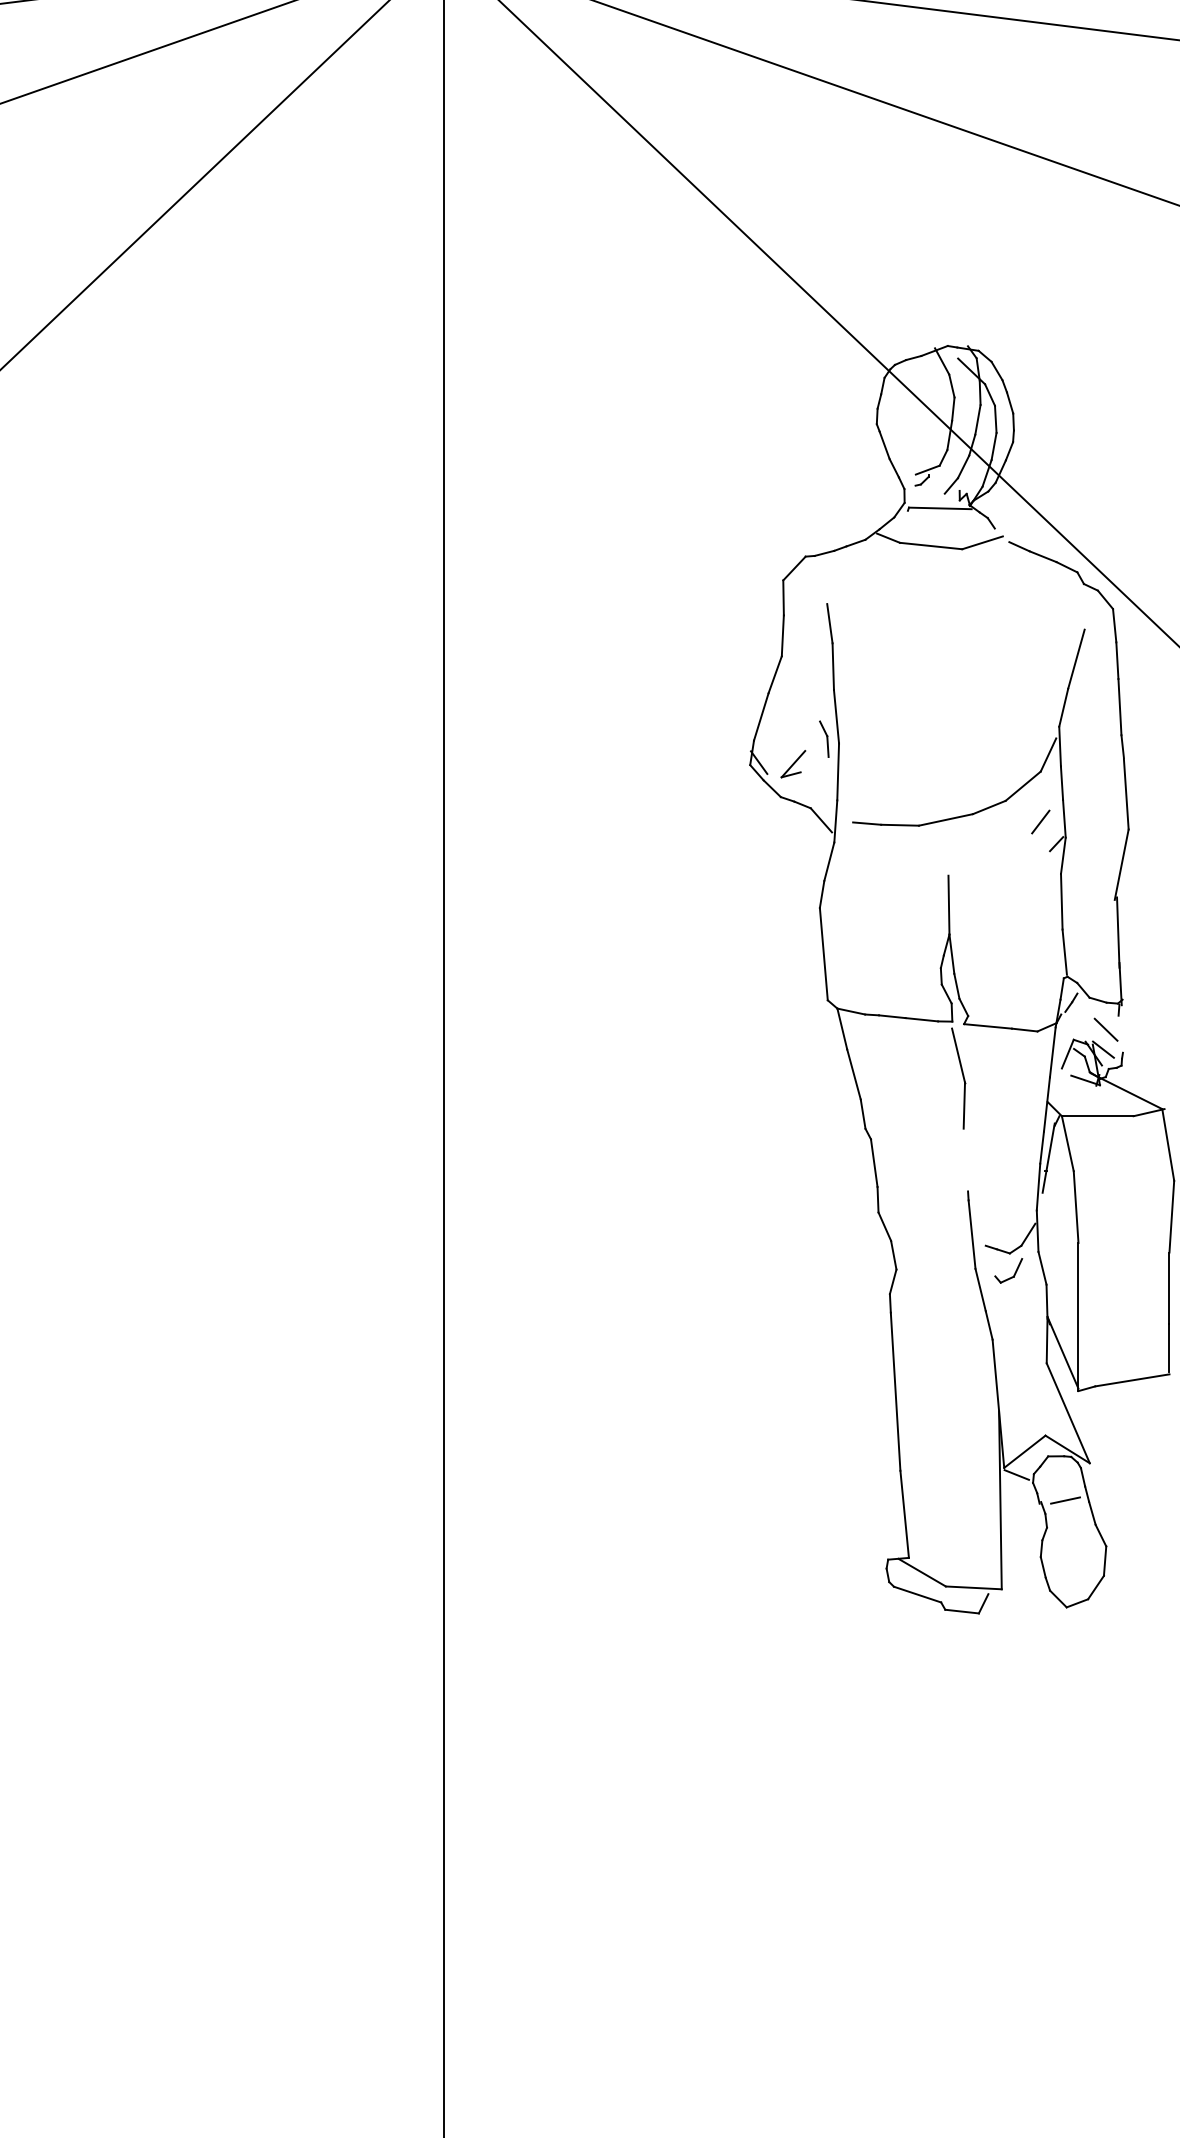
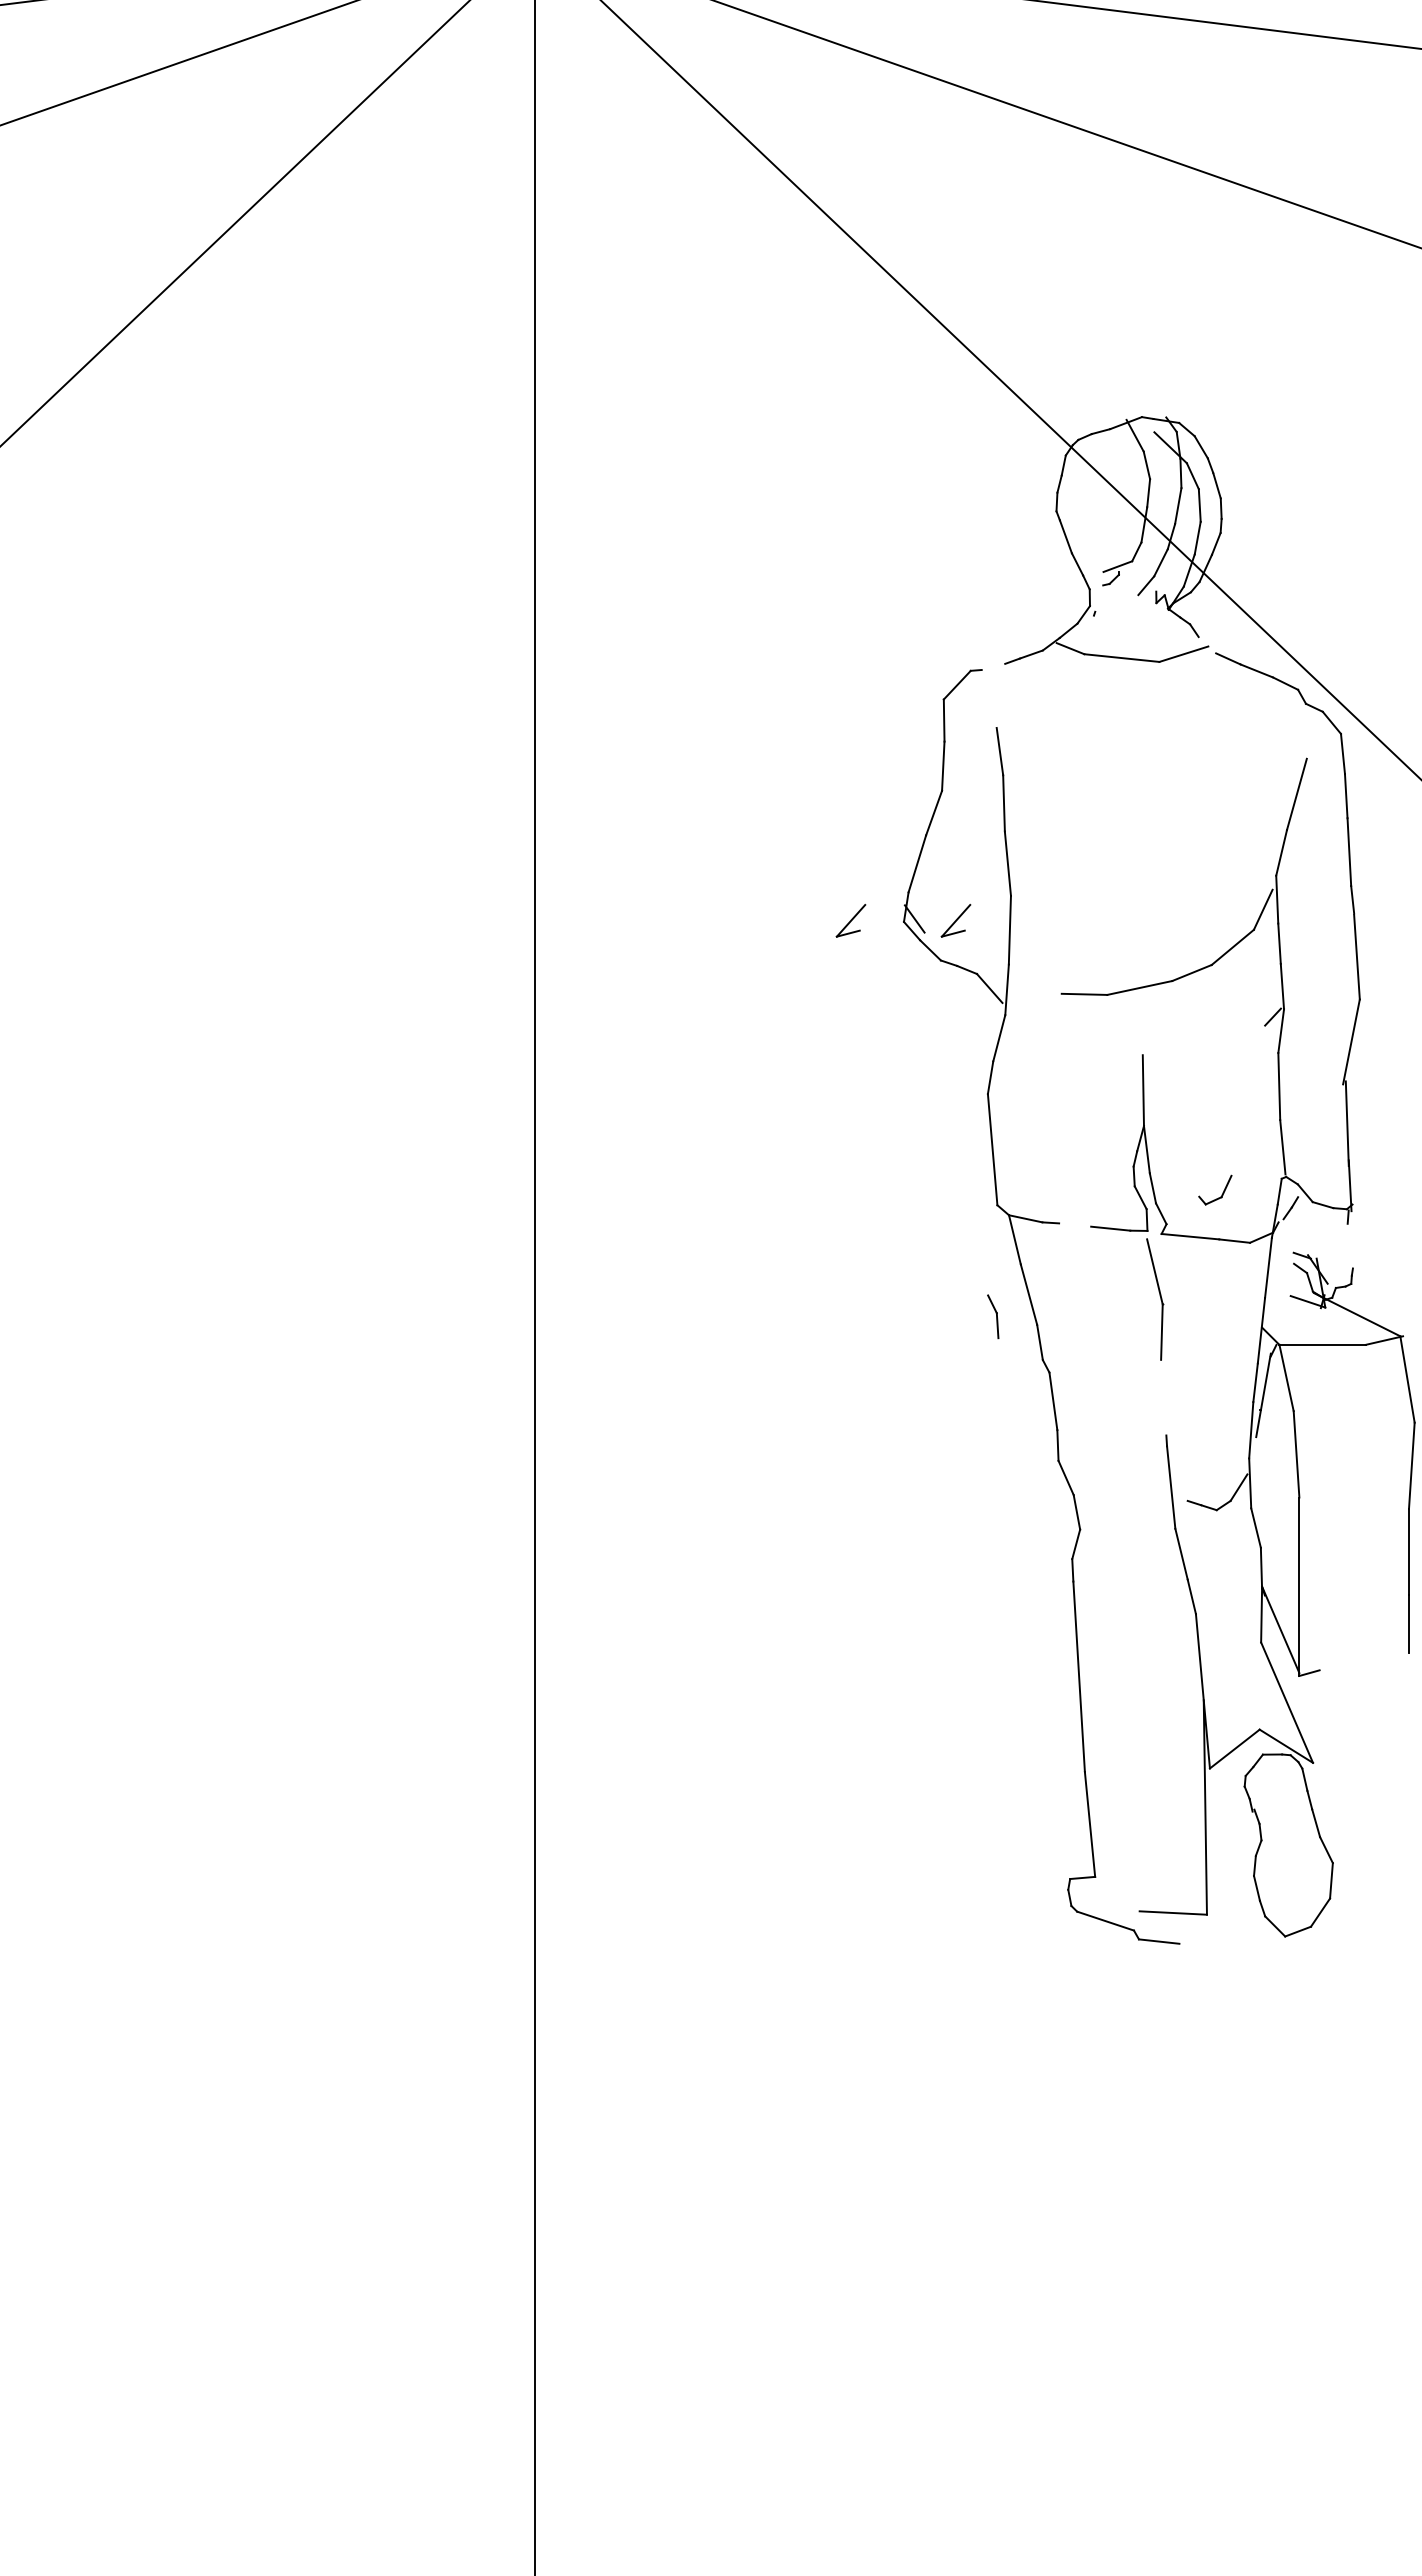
line: (939, 508) -> (1132, 612), removed
line: (824, 553) -> (993, 666), removed
part: (824, 738) -> (993, 1316), moved
part: (705, 763) -> (850, 920), added
line: (1040, 822) -> (1253, 990), removed
line: (866, 823) -> (1044, 992), removed
line: (892, 1016) -> (1075, 1224), removed
line: (1105, 1029) -> (1332, 1240), removed
line: (1103, 1049) -> (1329, 1264), removed
line: (1067, 1053) -> (1286, 1269), removed
part: (1014, 1272) -> (1222, 1192), moved
line: (1131, 1379) -> (1363, 1662), removed
line: (1016, 1474) -> (1224, 1776), removed
line: (1065, 1500) -> (1283, 1807), removed
line: (921, 1572) -> (1110, 1894), removed
line: (983, 1603) -> (1184, 1931), removed

